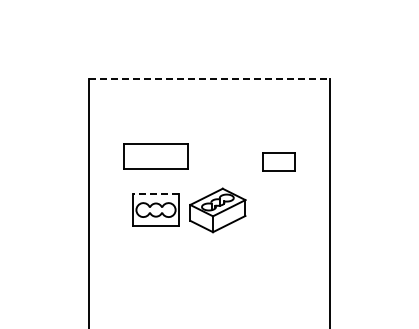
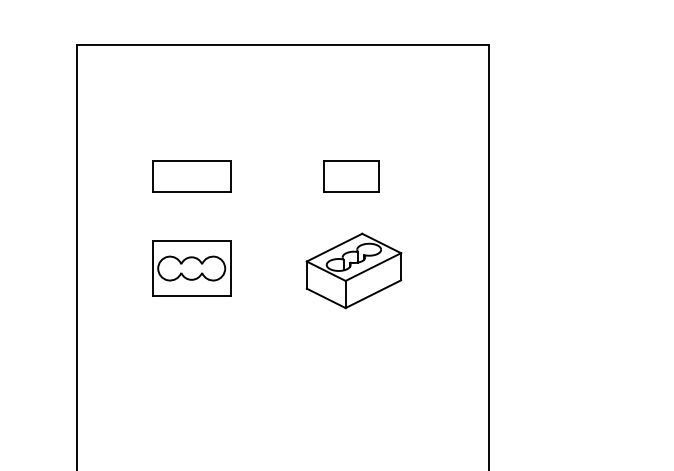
line: (210, 79) -> (284, 45), dashed -> solid
part: (155, 155) -> (190, 175), size x0.71
part: (278, 161) -> (349, 175), moved
line: (156, 194) -> (192, 241), dashed -> solid
part: (217, 210) -> (353, 270), moved

